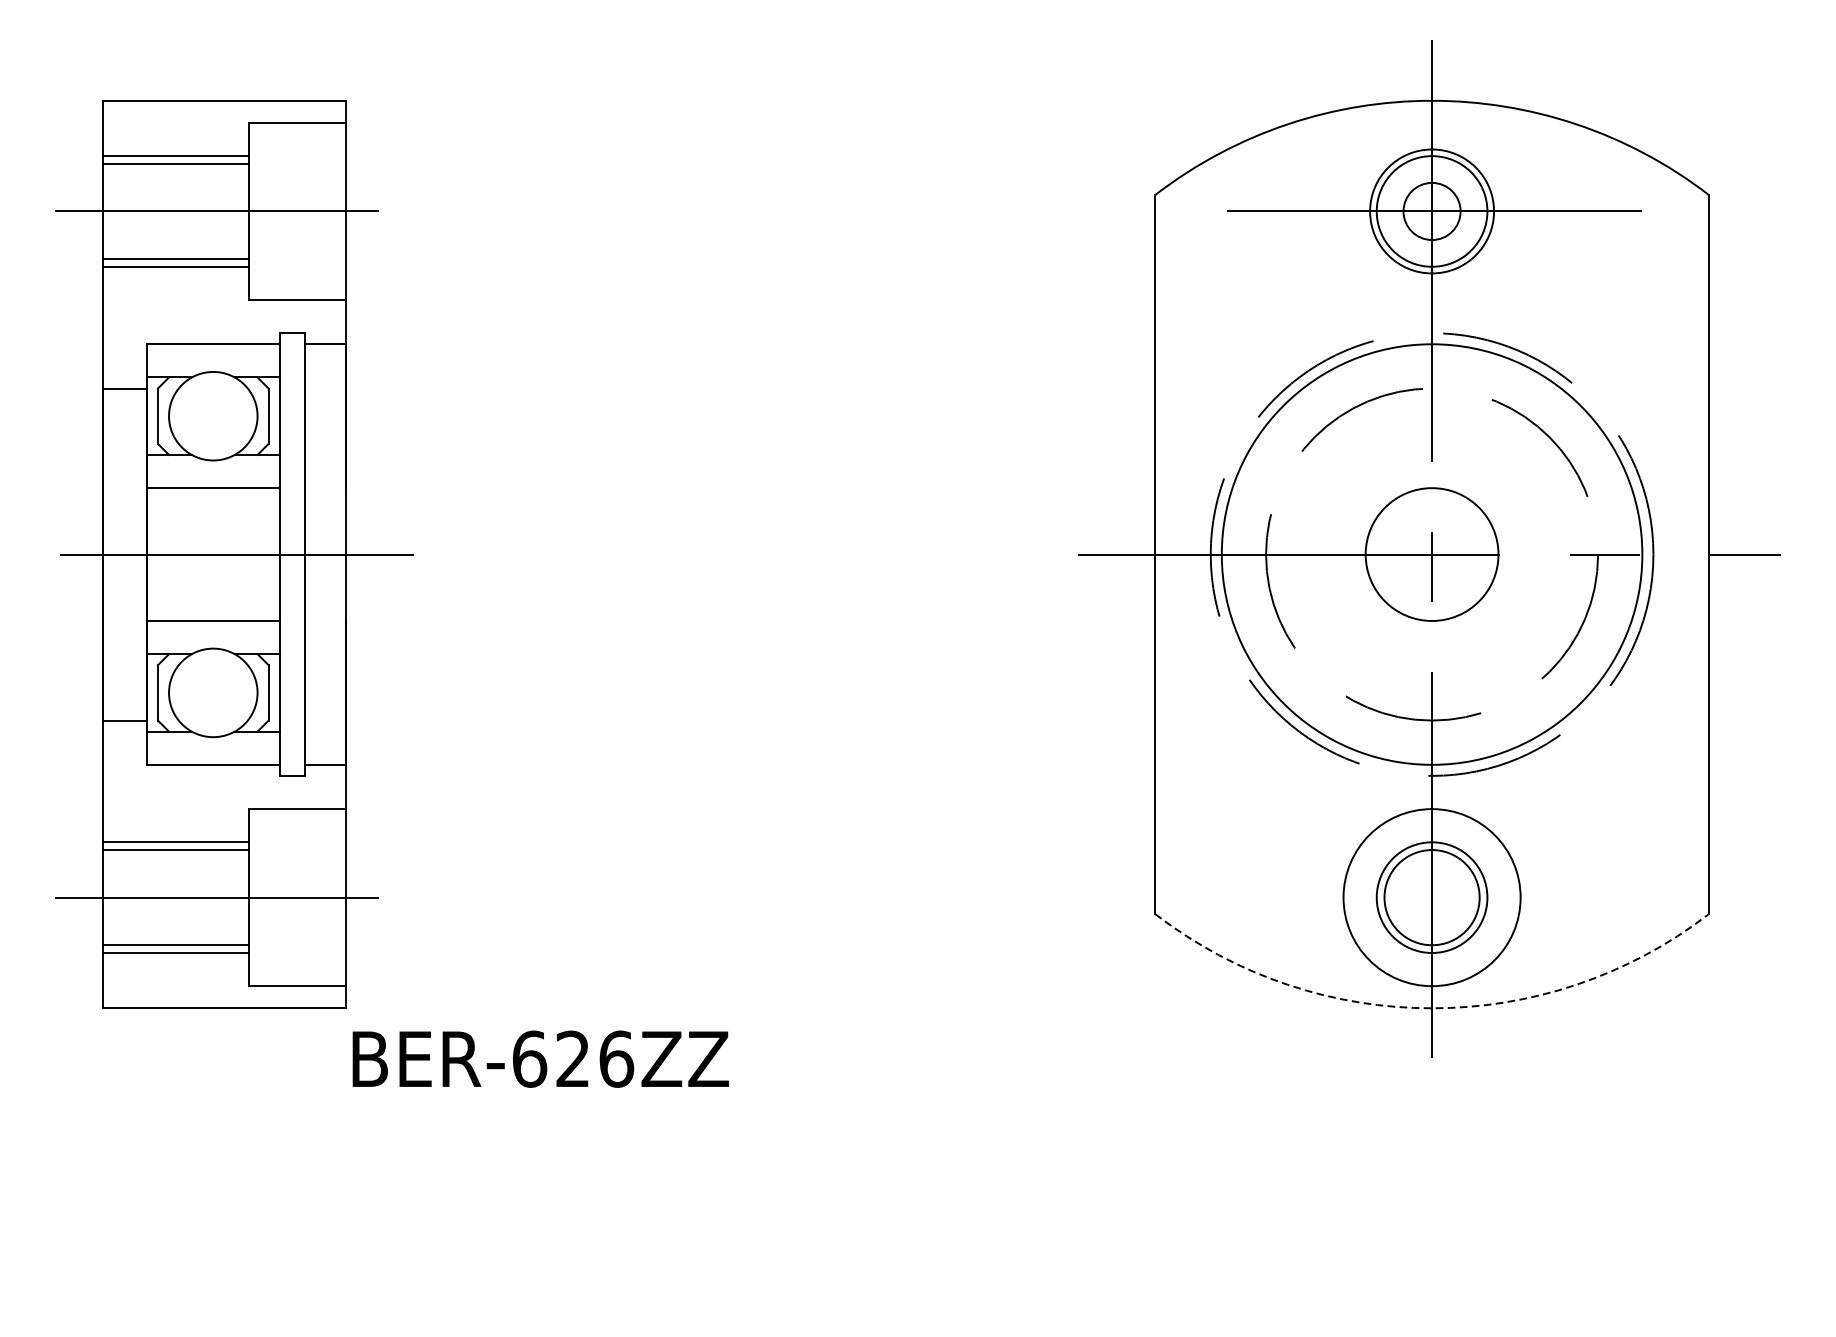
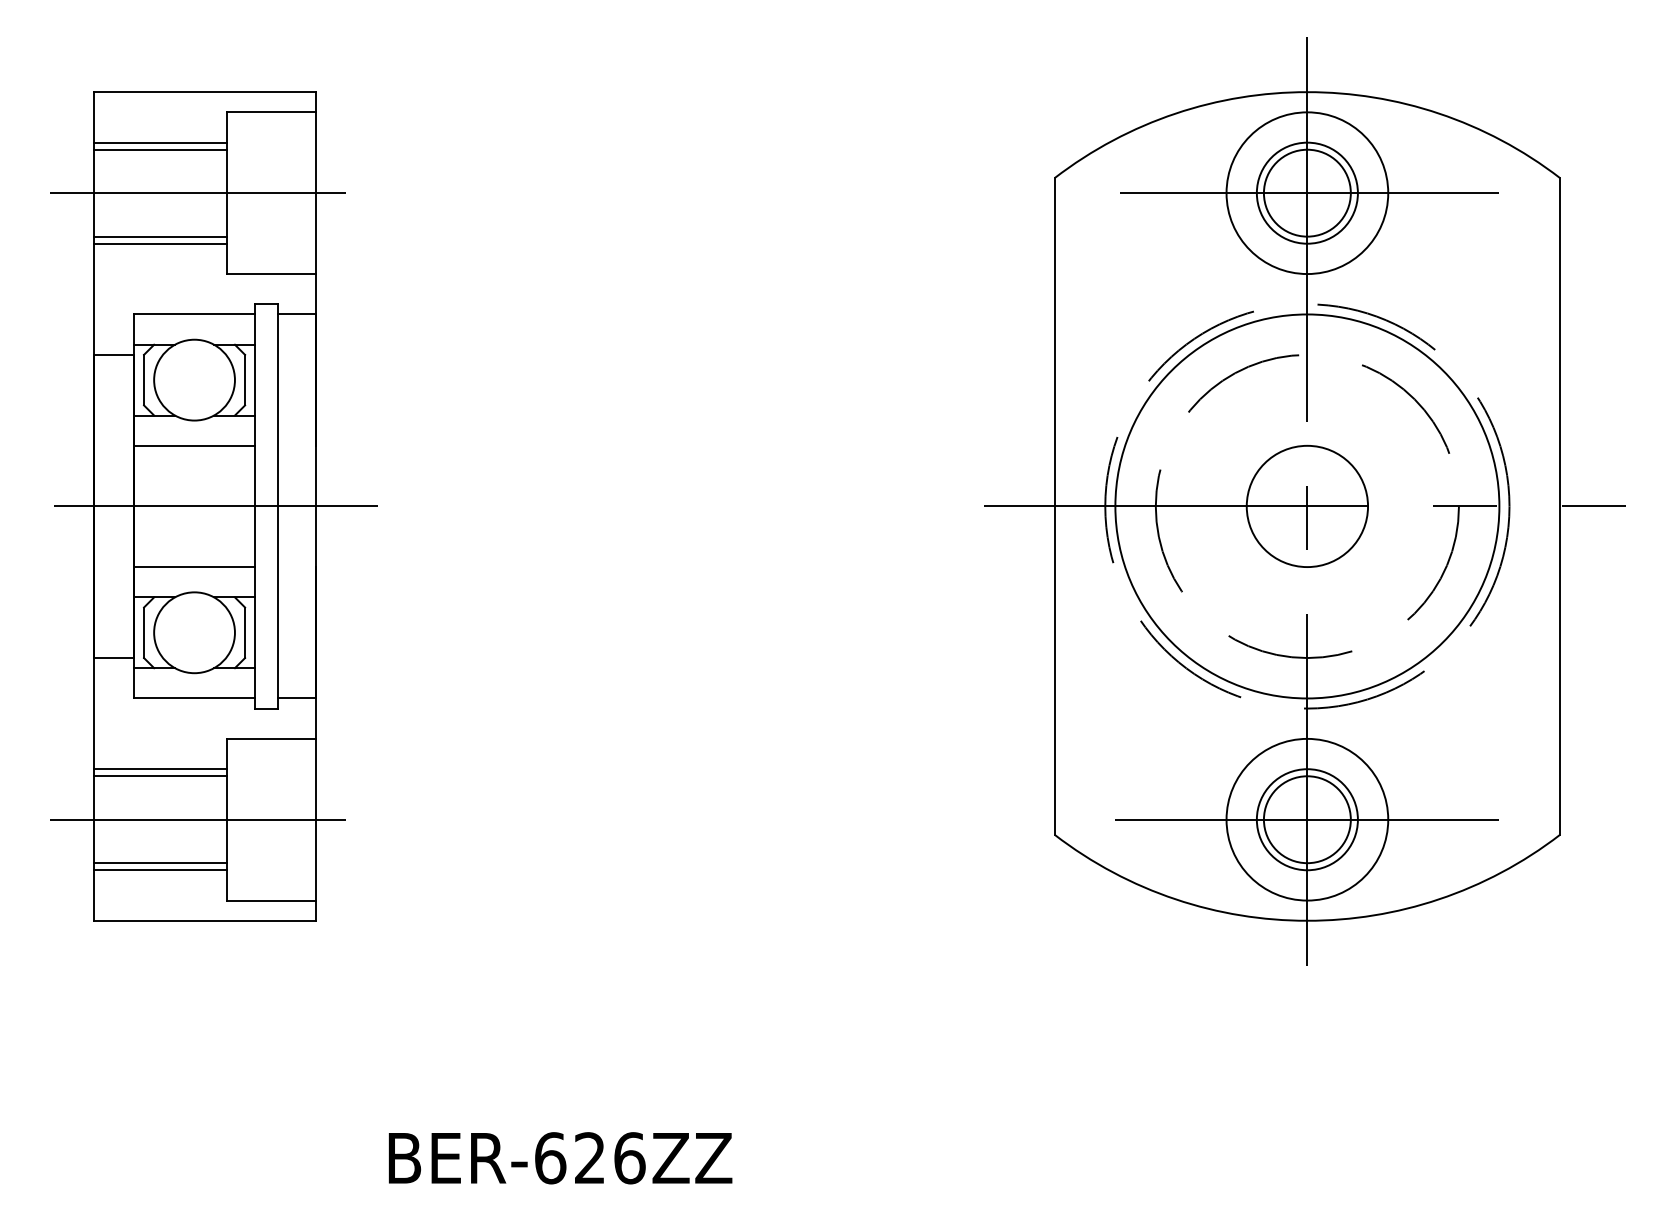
circle: (1431, 210) -> (1306, 192), size x1.67
circle: (1432, 211) -> (1307, 193), size x1.43
line: (1432, 897) -> (1307, 819), added
arc: (1432, 1008) -> (1307, 920), dashed -> solid
text: (540, 1059) -> (560, 1158), moved

